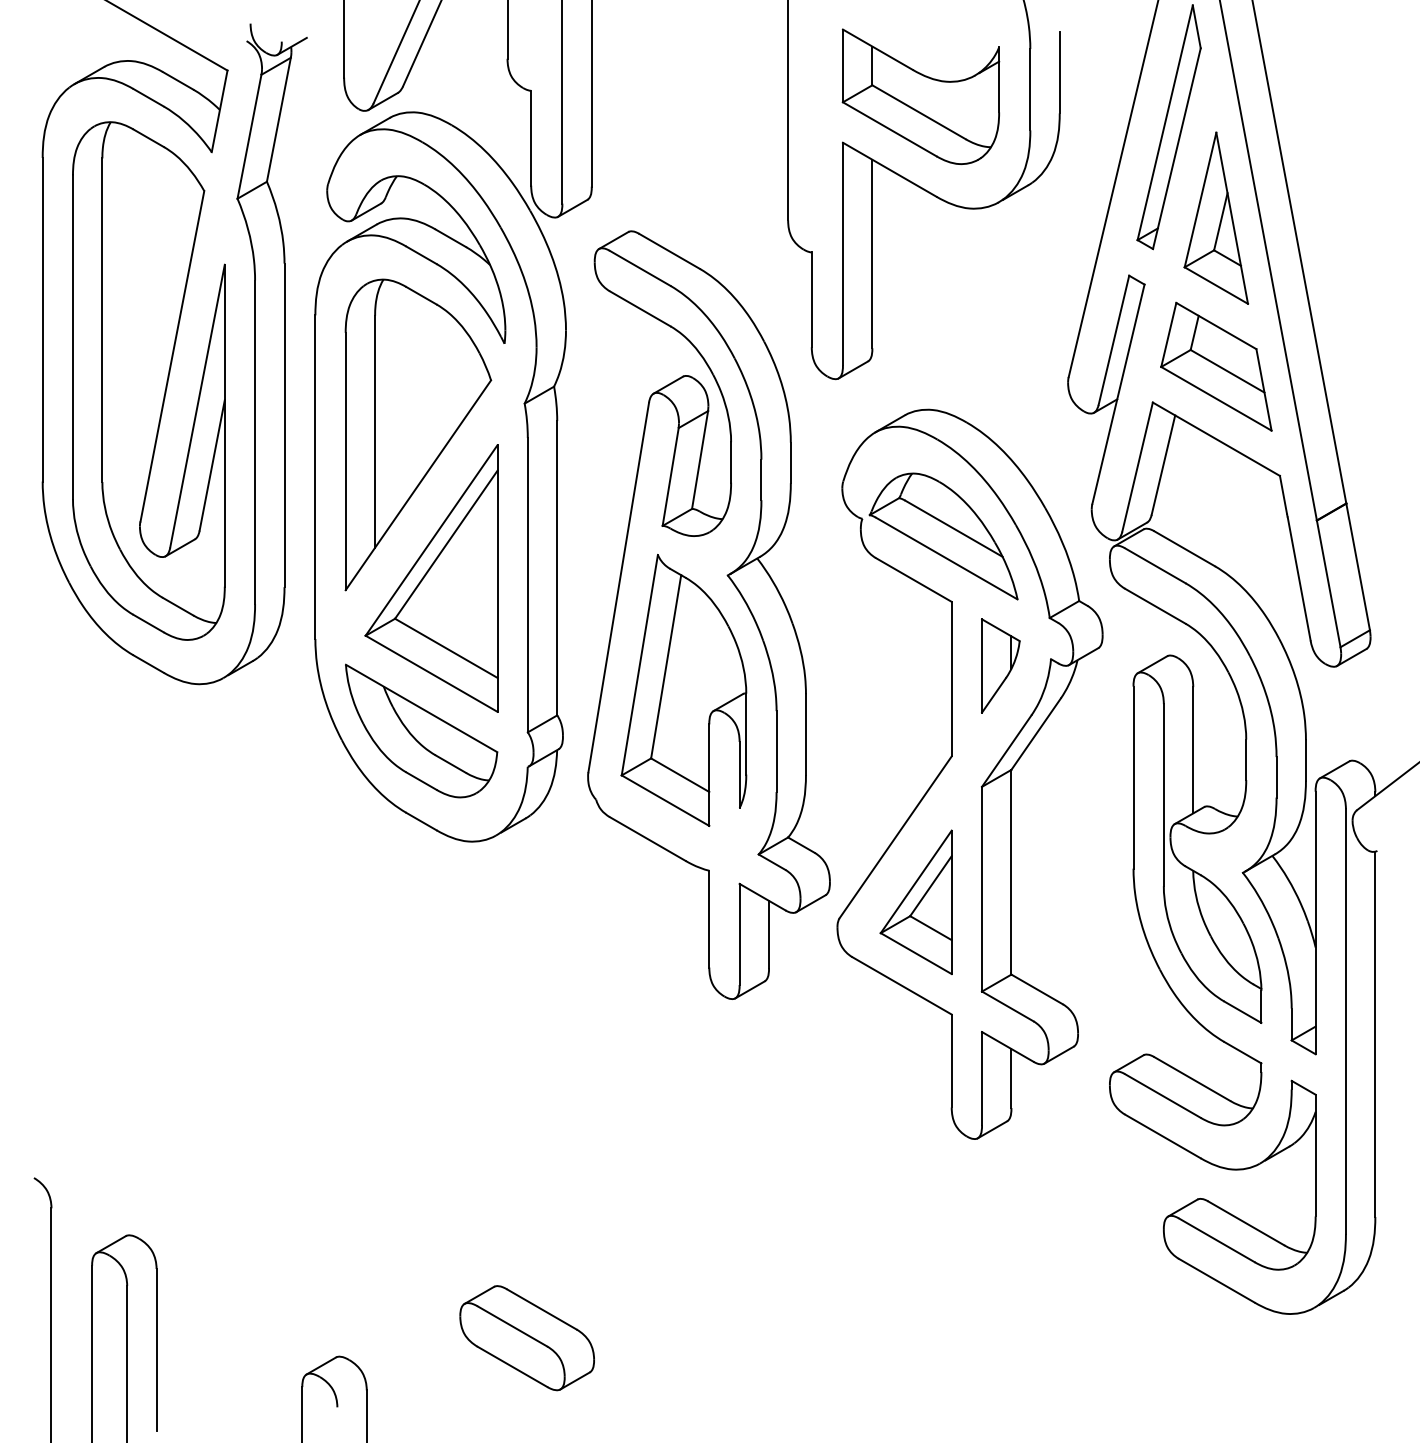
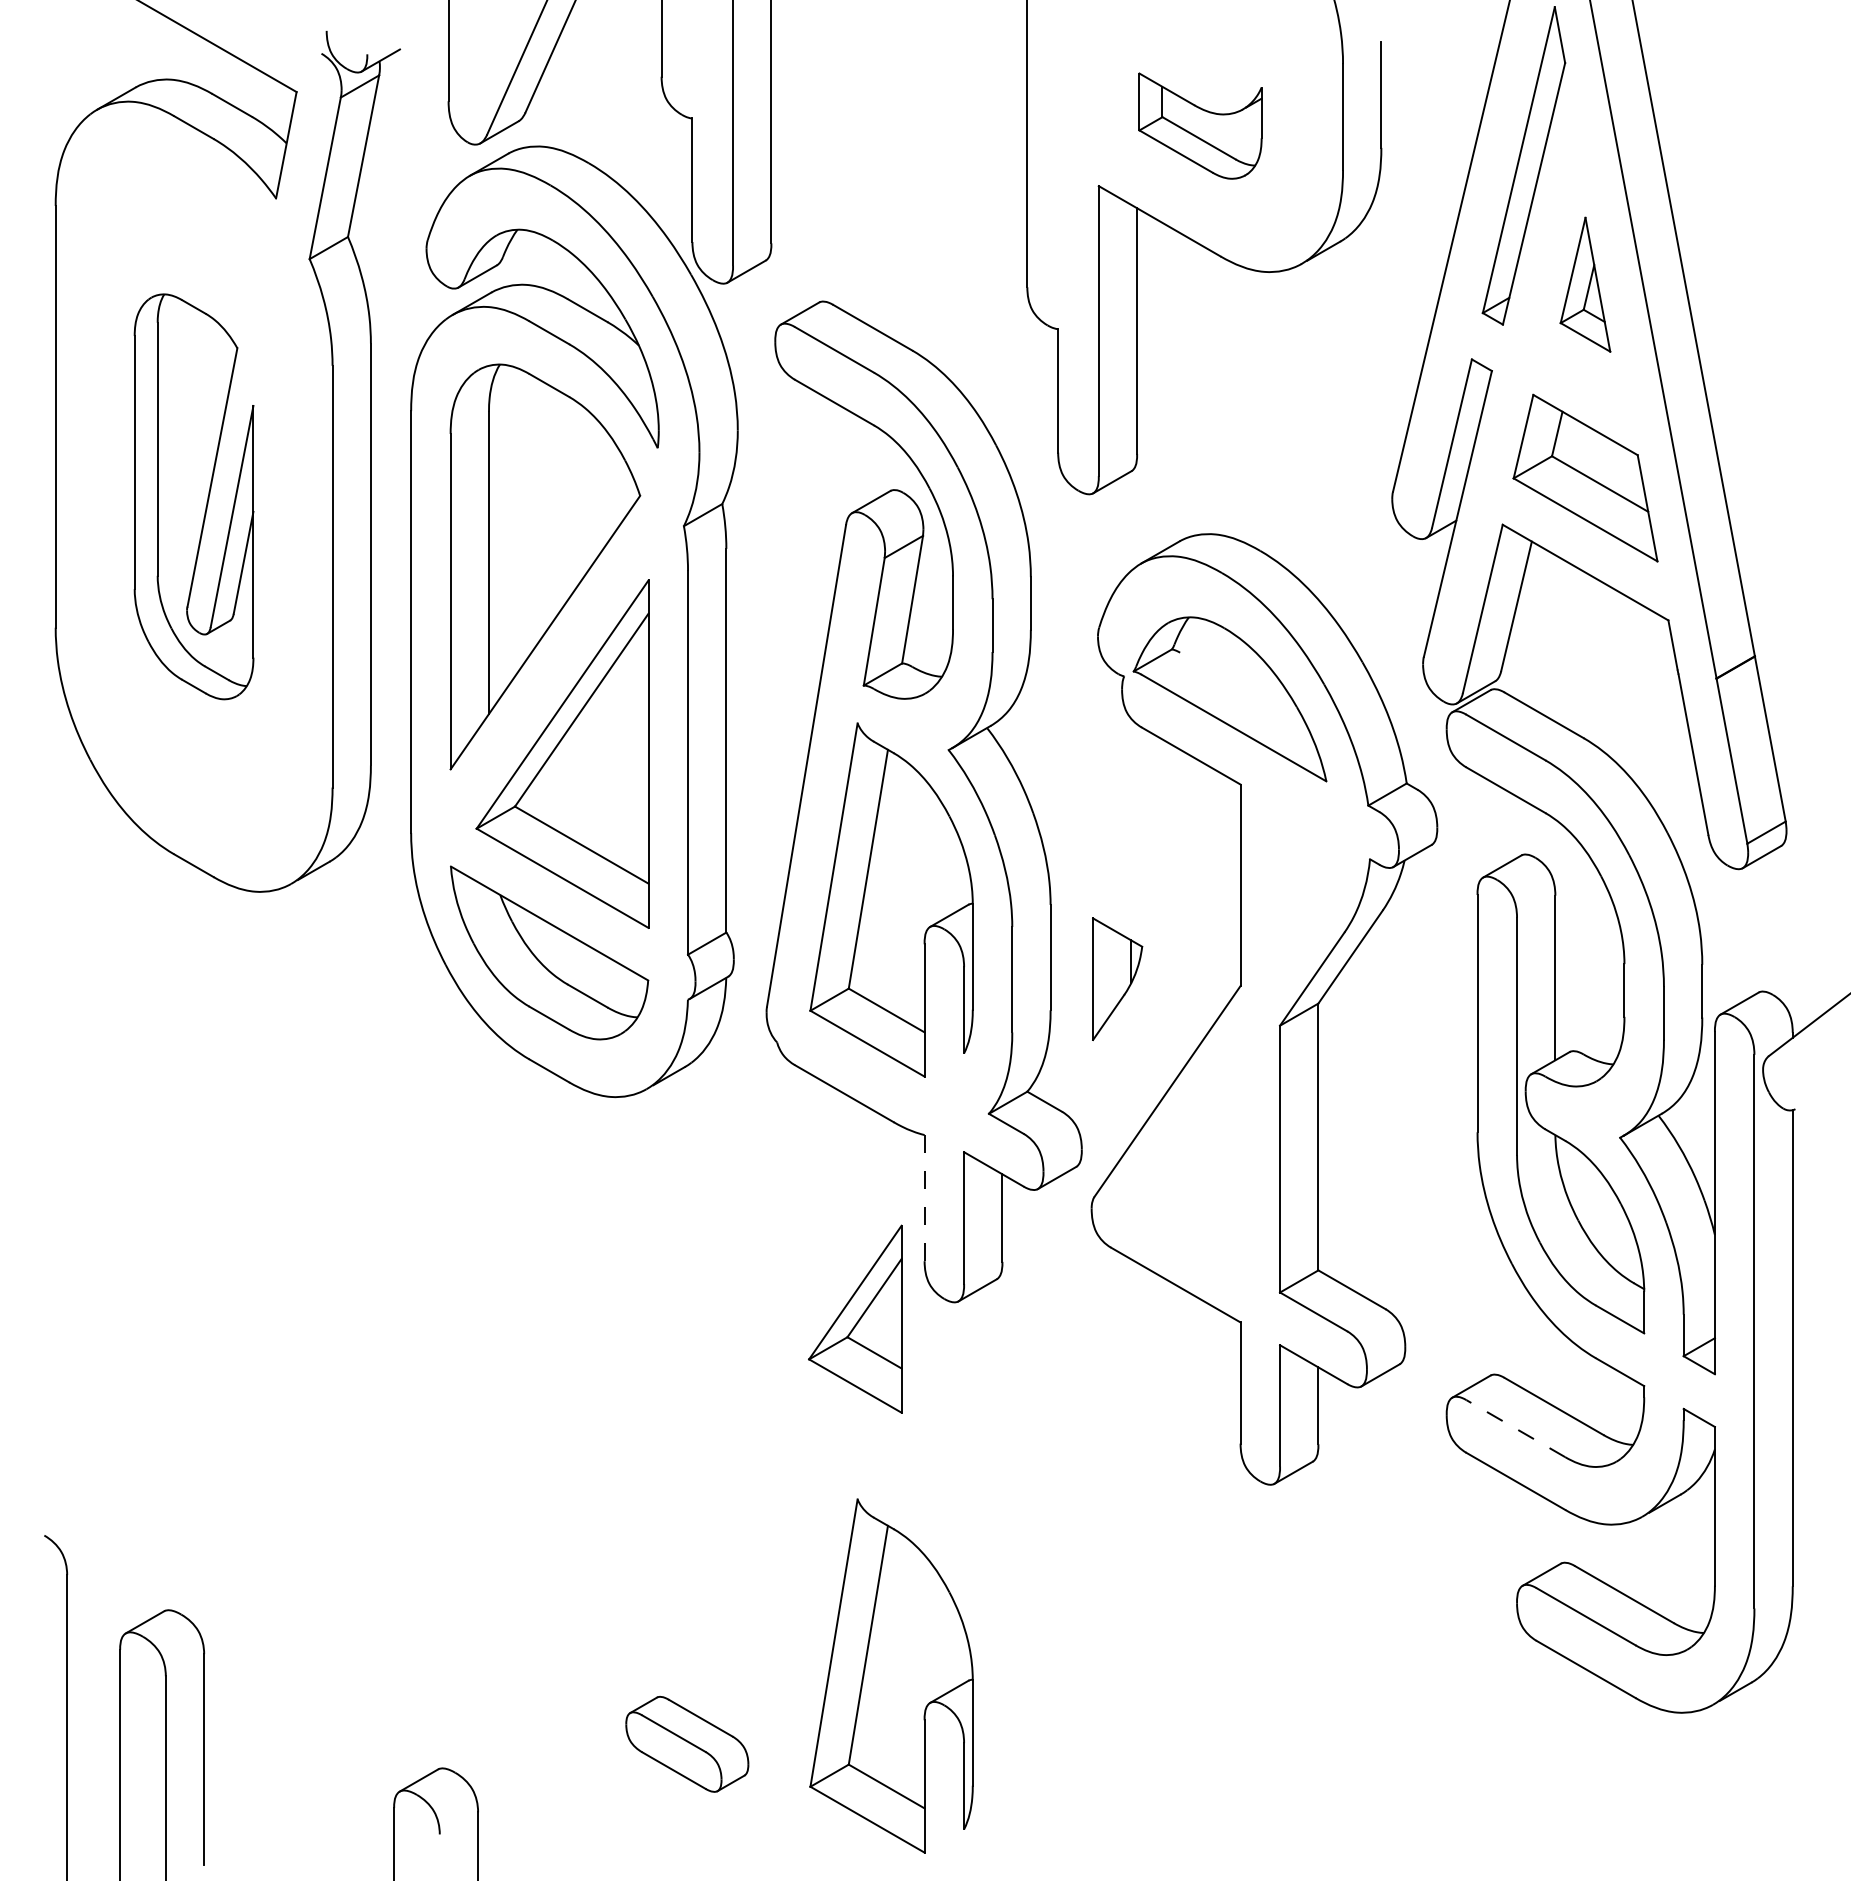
part: (920, 96) -> (1200, 125), size x0.6
part: (1216, 218) -> (1585, 284), size x0.6
part: (148, 380) -> (193, 496), size x0.6
line: (953, 528) -> (1243, 688), removed
part: (1000, 665) -> (1117, 978), moved
part: (916, 901) -> (855, 1318), moved
line: (709, 919) -> (924, 1198), solid -> dashed
line: (1162, 1095) -> (1515, 1428), solid -> dashed
part: (683, 1285) -> (891, 1675), added
part: (527, 1338) -> (687, 1744), size x0.7

